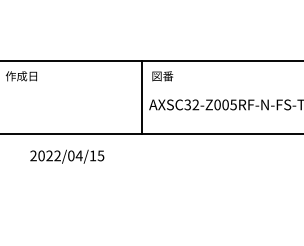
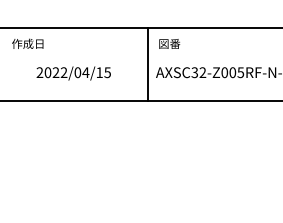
text: (67, 156) -> (74, 73), moved

